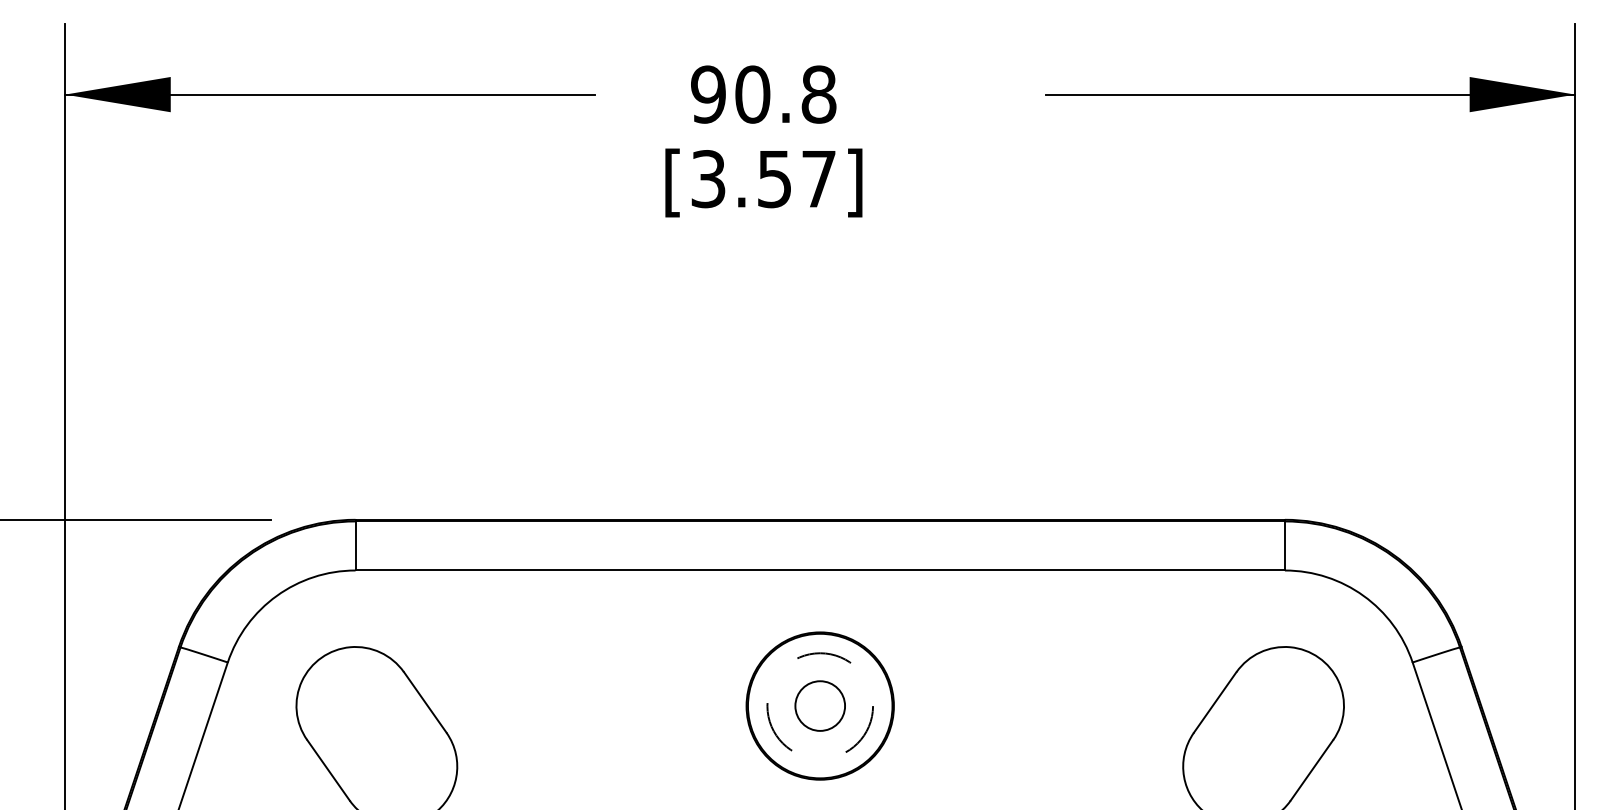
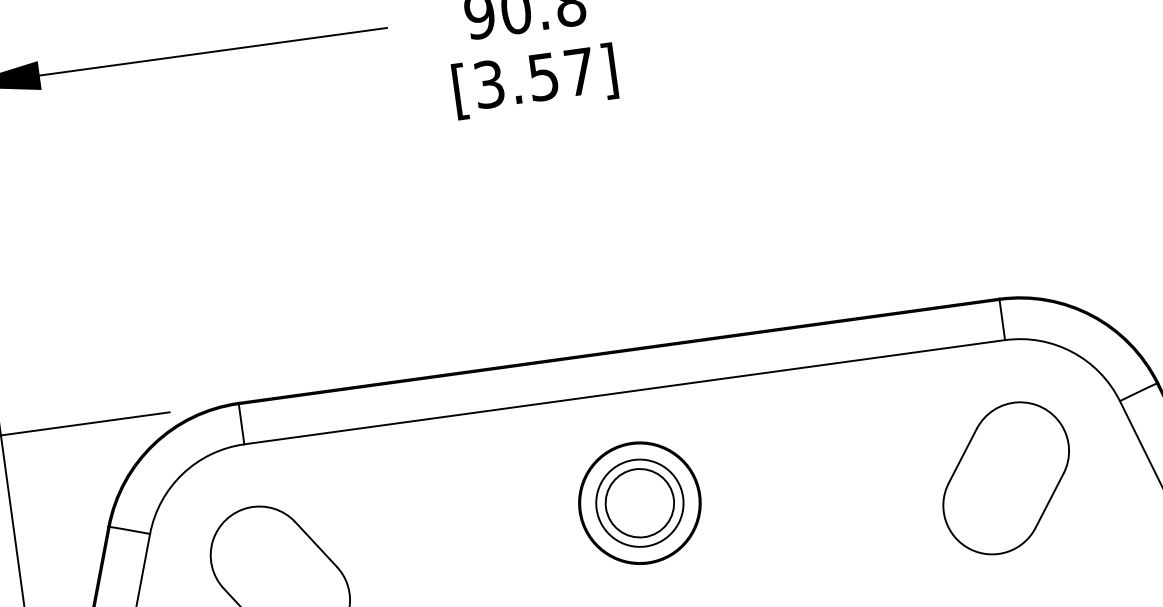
circle: (819, 705) -> (639, 502), size x1.67
circle: (820, 705) -> (640, 502), dashed -> solid

